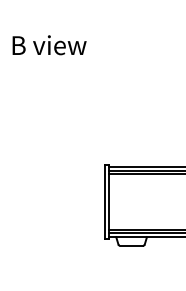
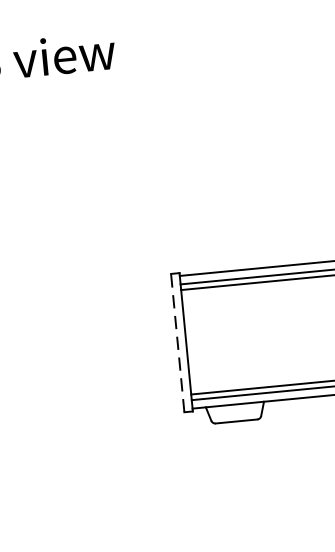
line: (104, 201) -> (177, 342), solid -> dashed

